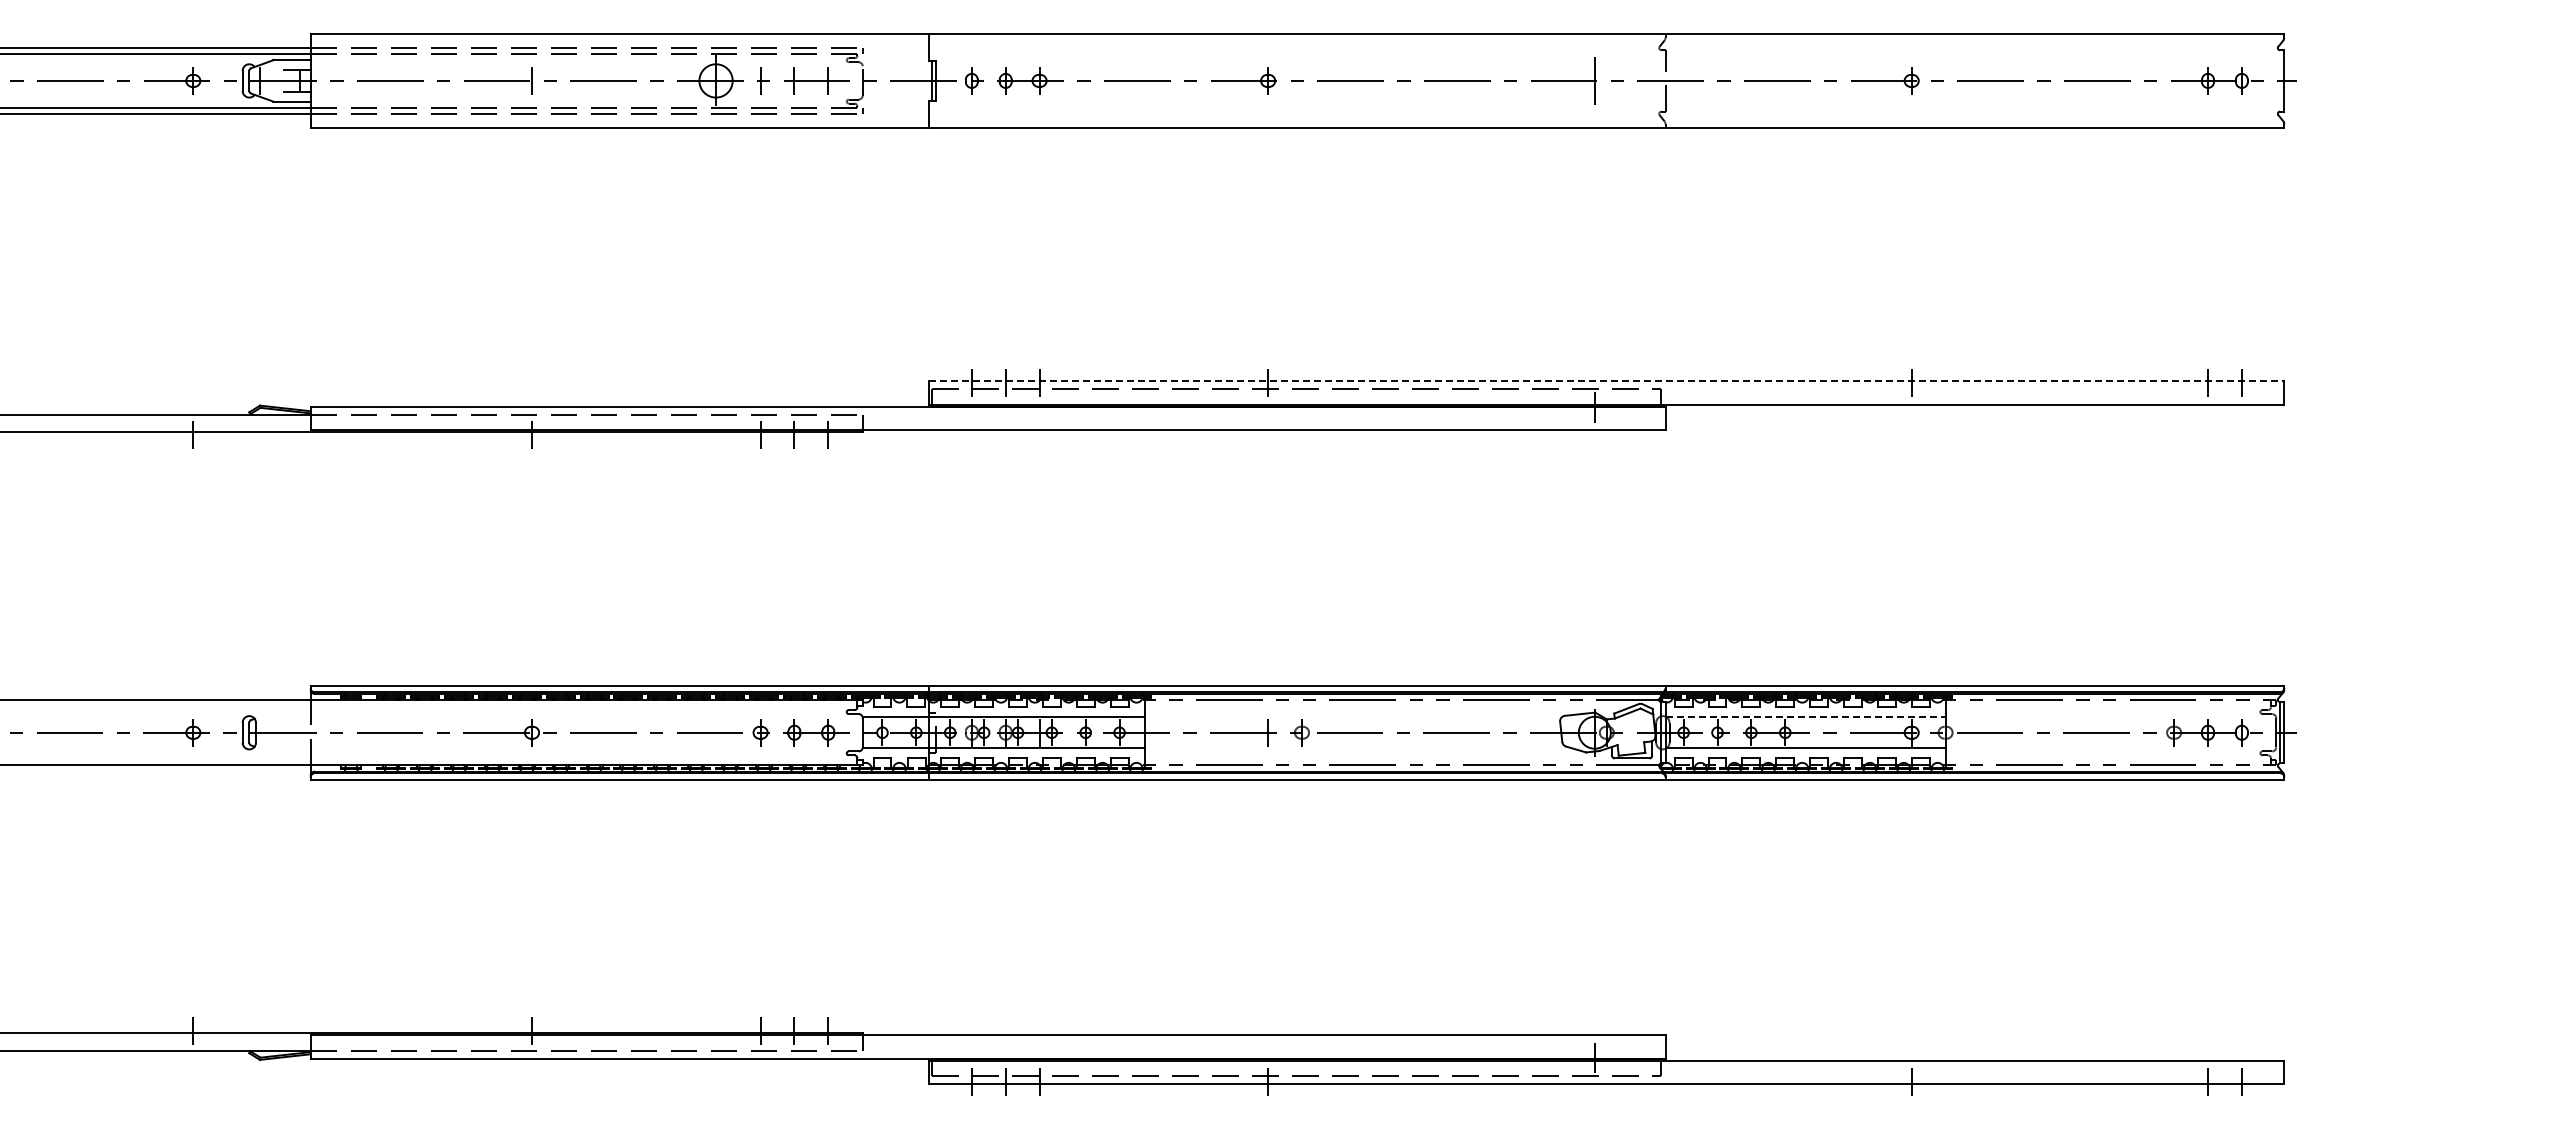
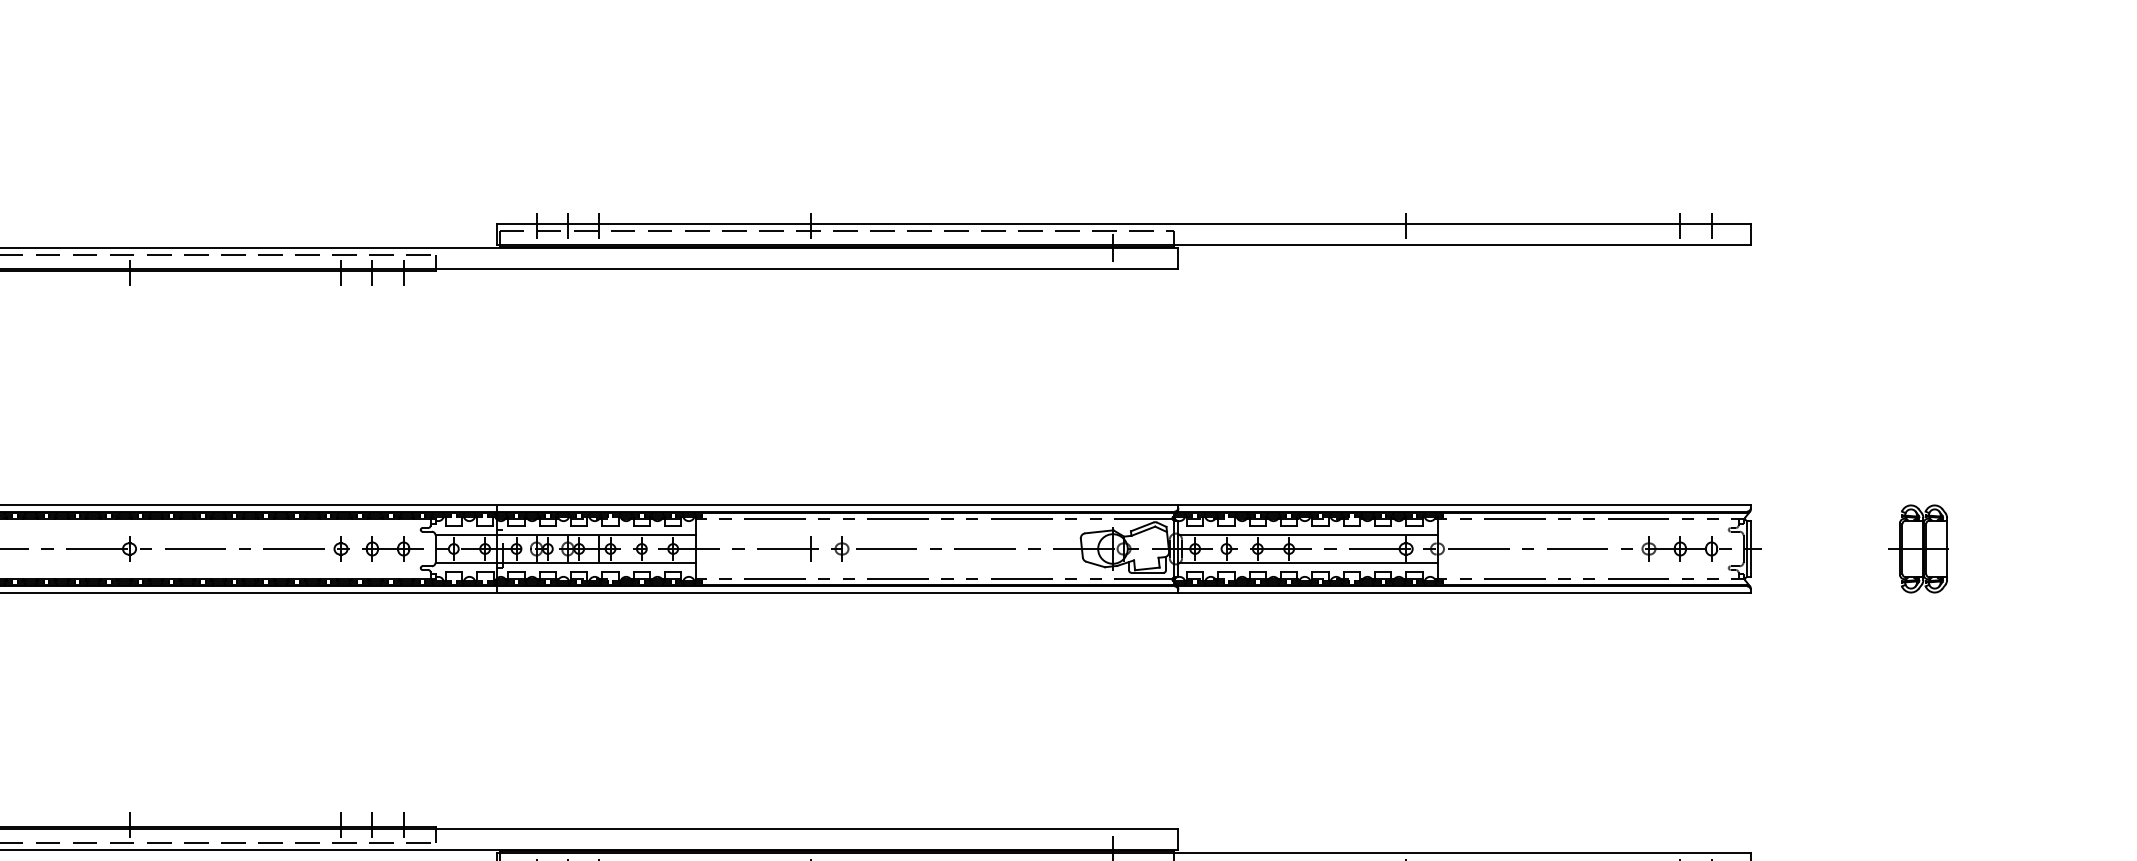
line: (1607, 381) -> (1124, 223), dashed -> solid
line: (1806, 717) -> (1308, 534), dashed -> solid
part: (2465, 732) -> (1918, 548), added

